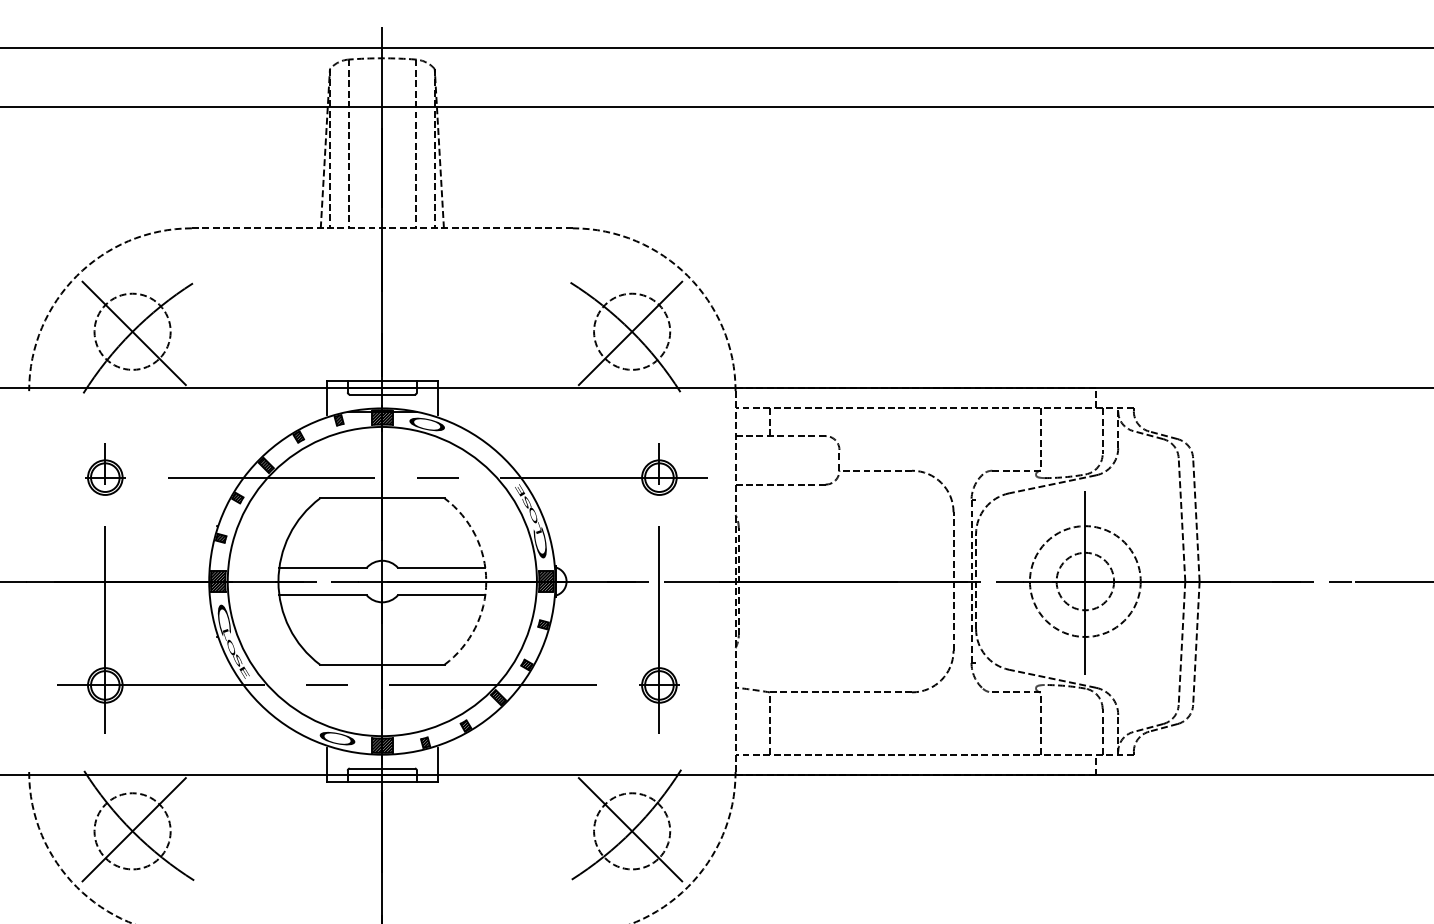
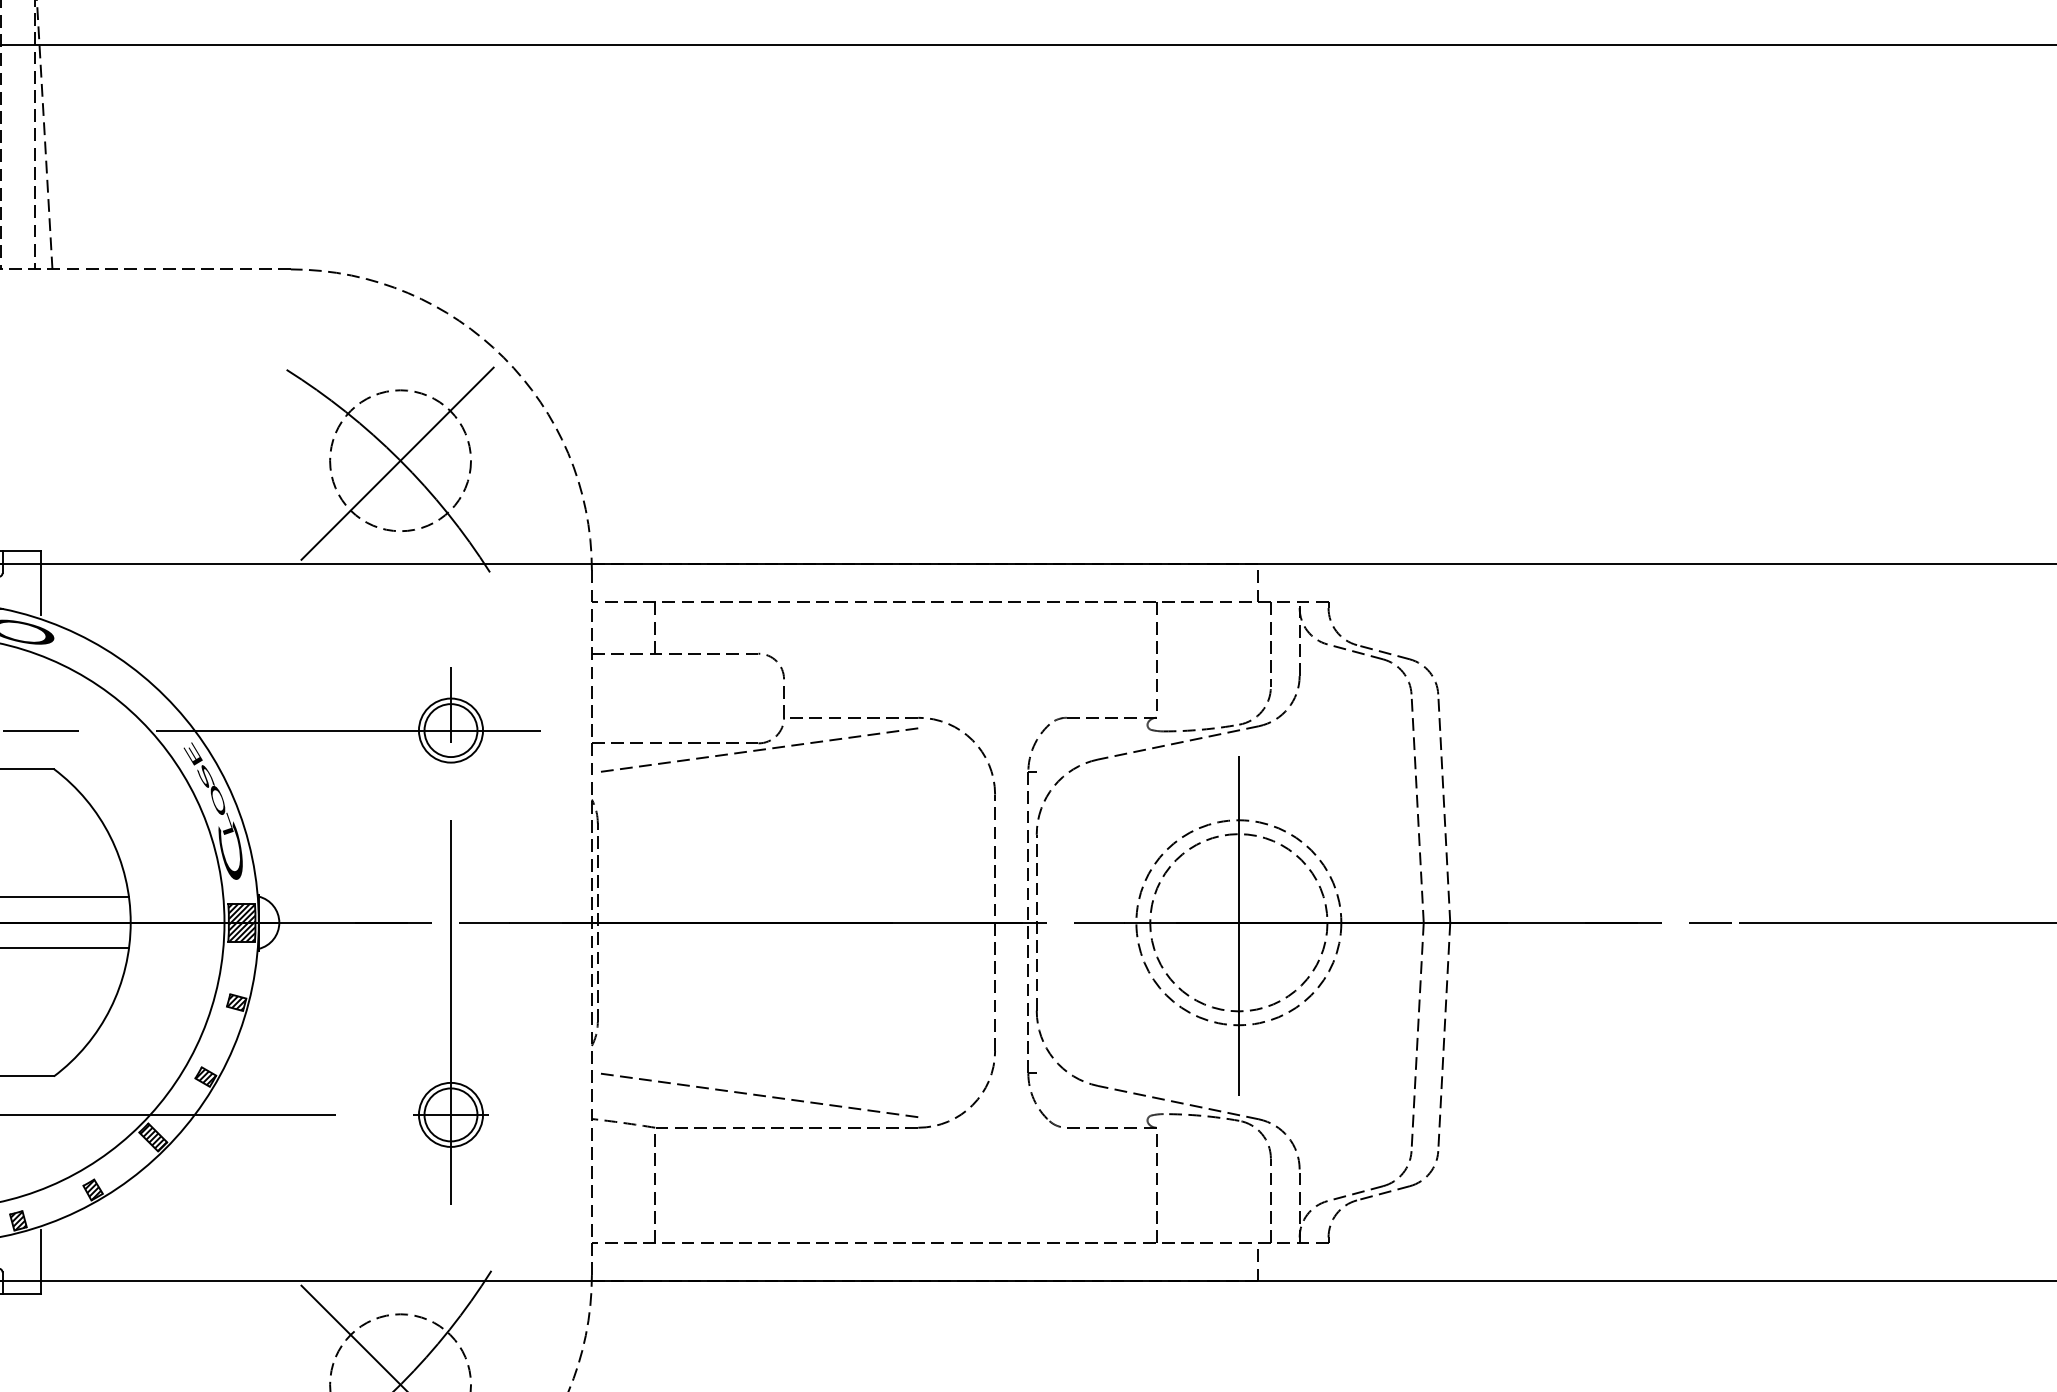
line: (825, 488) -> (758, 750), added
arc: (486, 581) -> (131, 922), dashed -> solid
circle: (1085, 581) -> (1239, 922), size x1.67
line: (825, 674) -> (758, 1094), added

